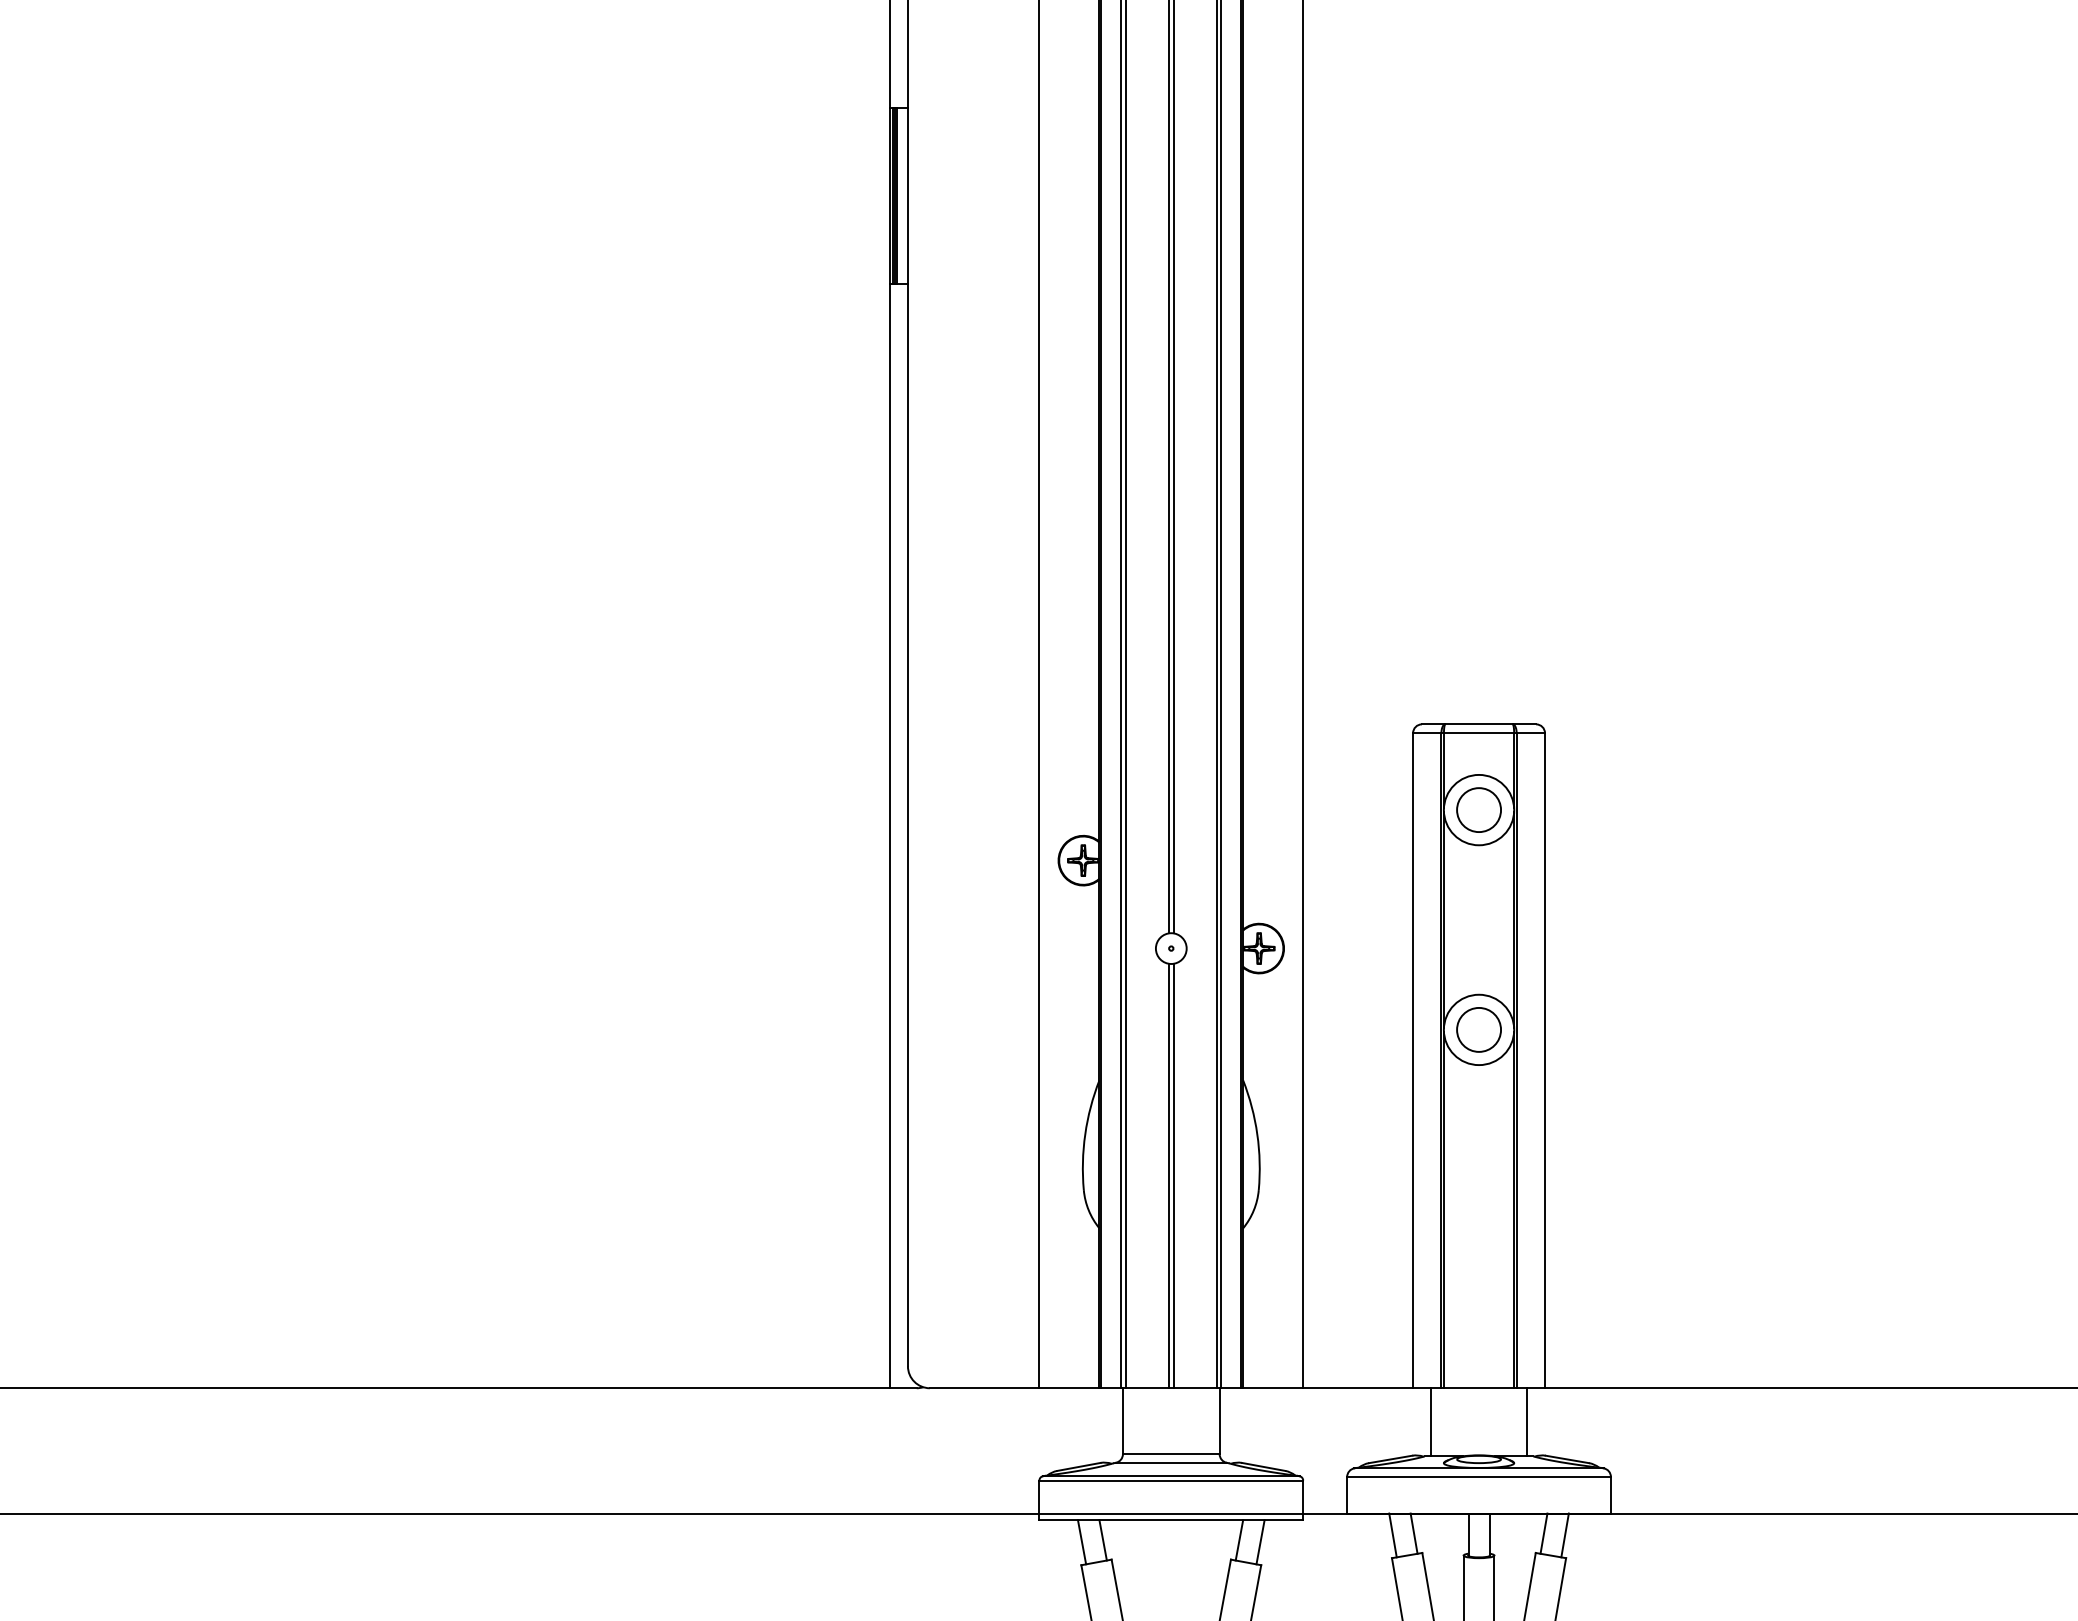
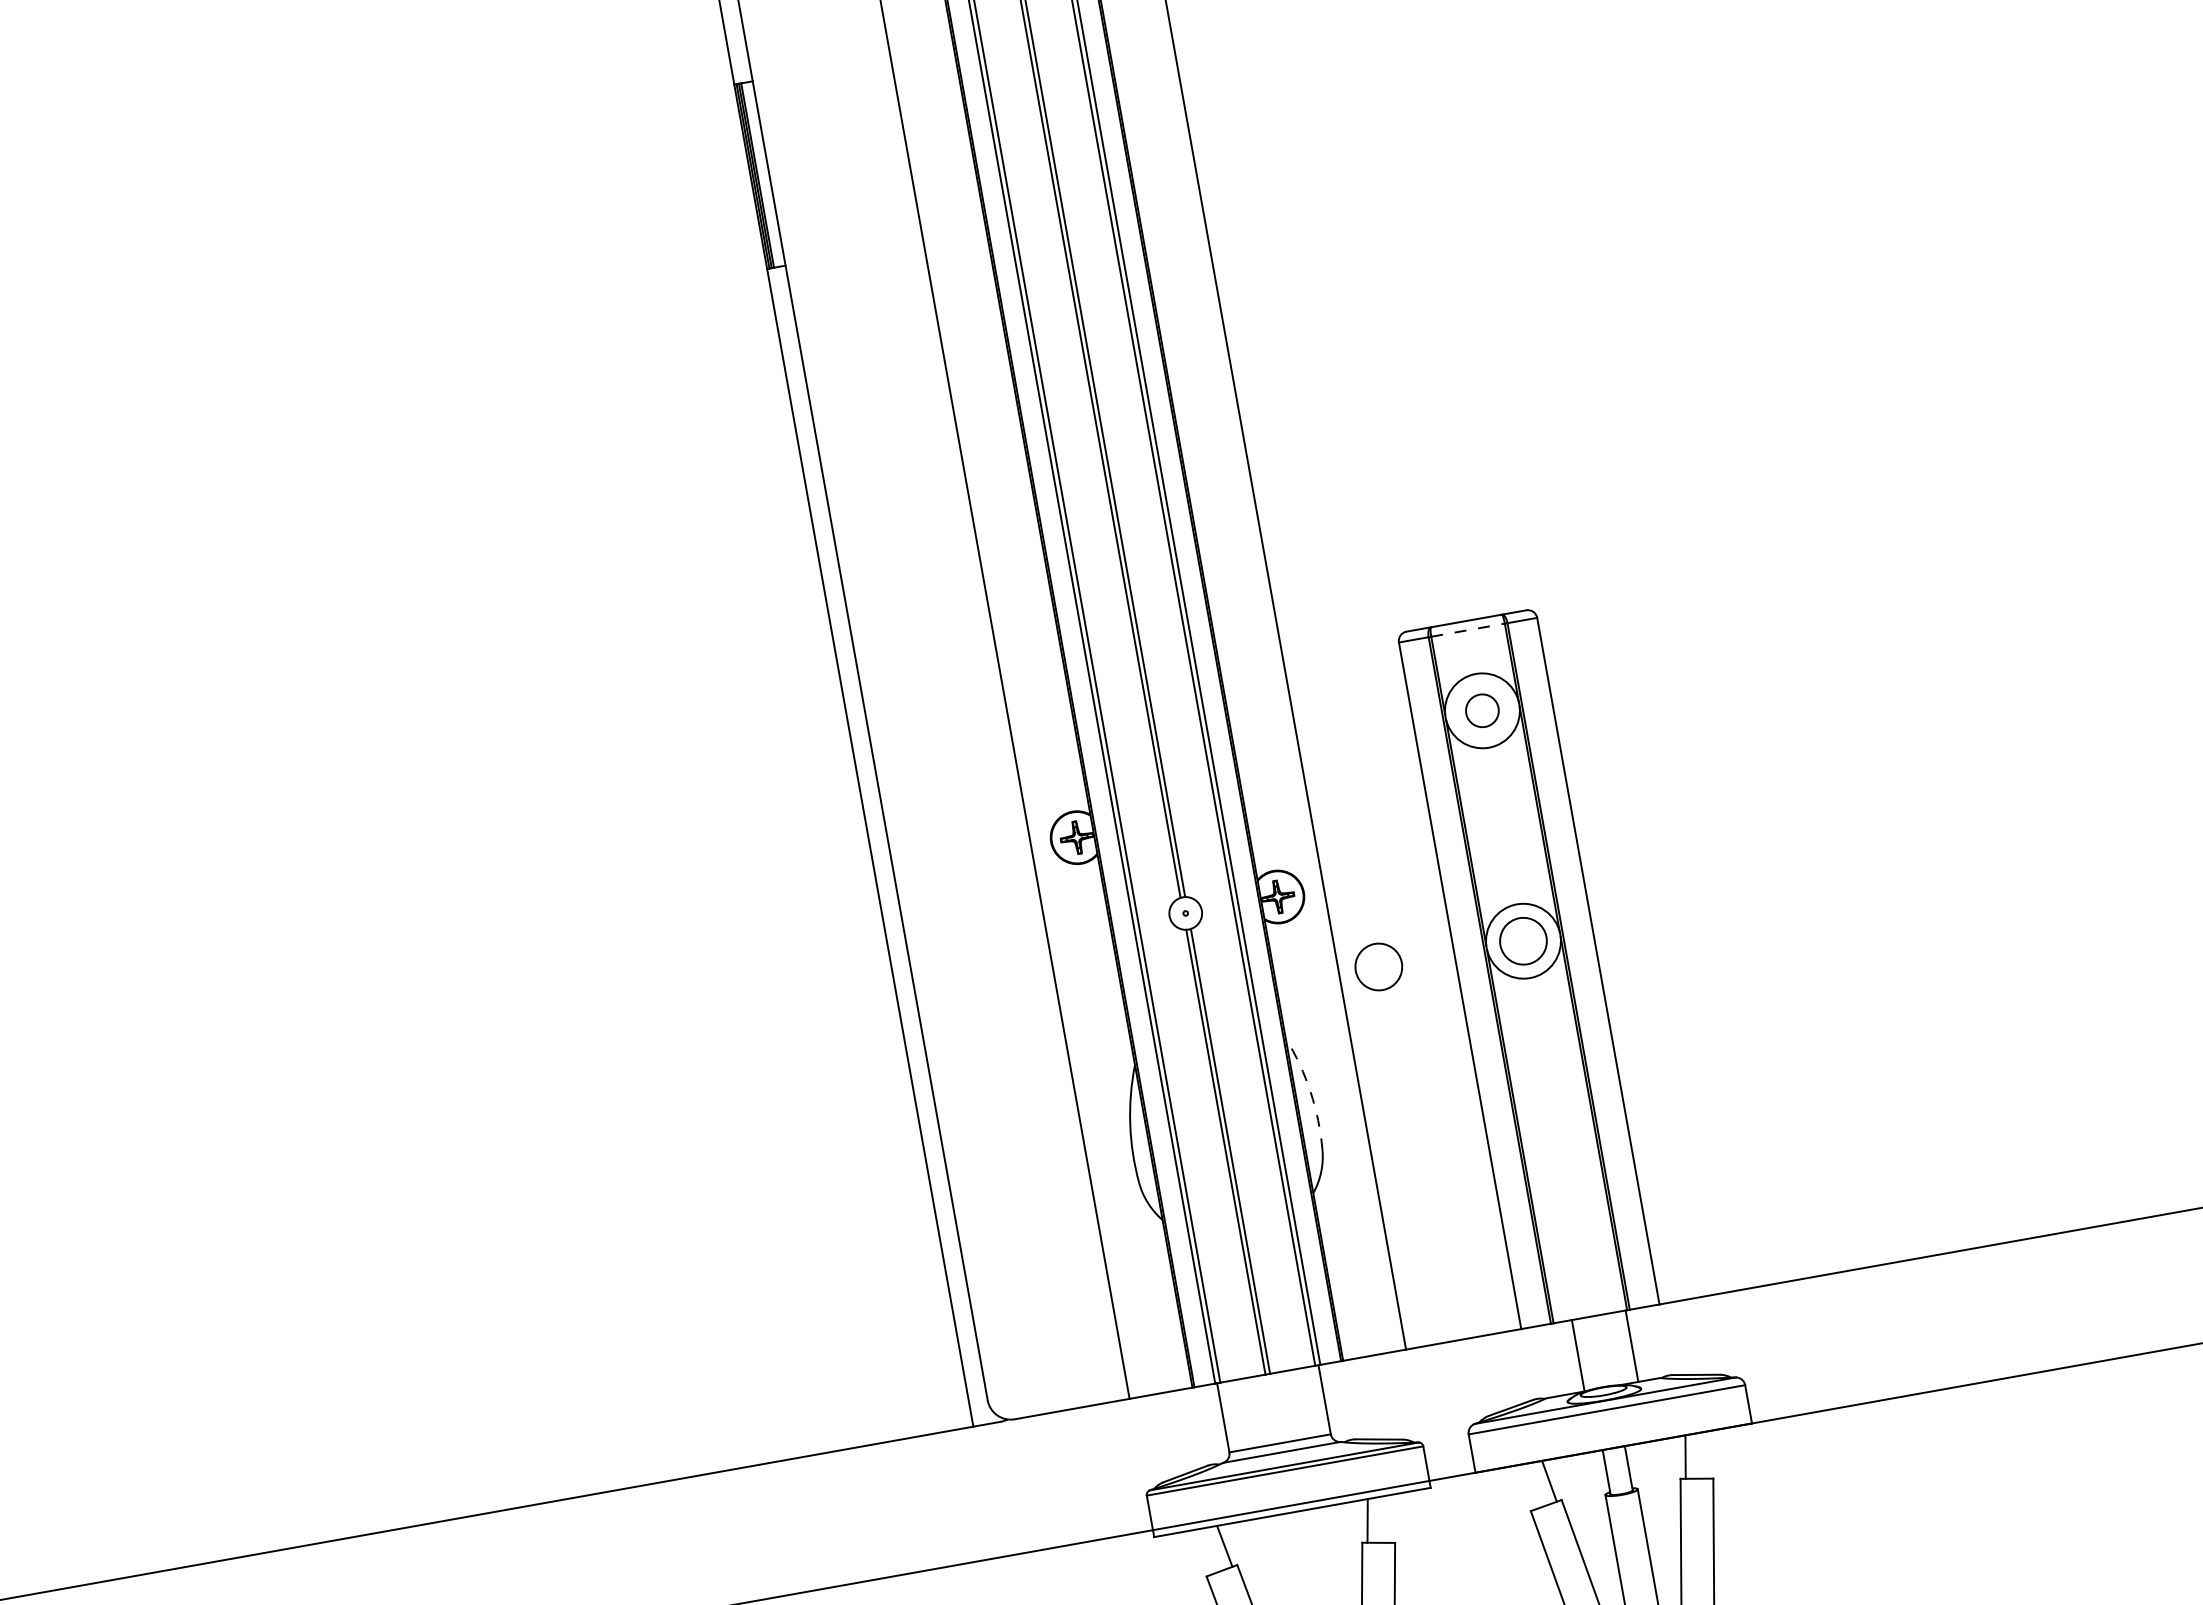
line: (1479, 733) -> (1468, 630), solid -> dashed
circle: (1478, 809) -> (1481, 710), size x0.7
circle: (1340, 1029) -> (1378, 966), added
arc: (1257, 1134) -> (1310, 1092), solid -> dashed
line: (1430, 1422) -> (1631, 1346), moved
line: (1527, 1422) -> (1578, 1355), moved
line: (1392, 1535) -> (1527, 1487), removed
line: (1564, 1535) -> (1707, 1455), removed
line: (1081, 1542) -> (1202, 1552), removed
line: (1260, 1542) -> (1390, 1519), removed

